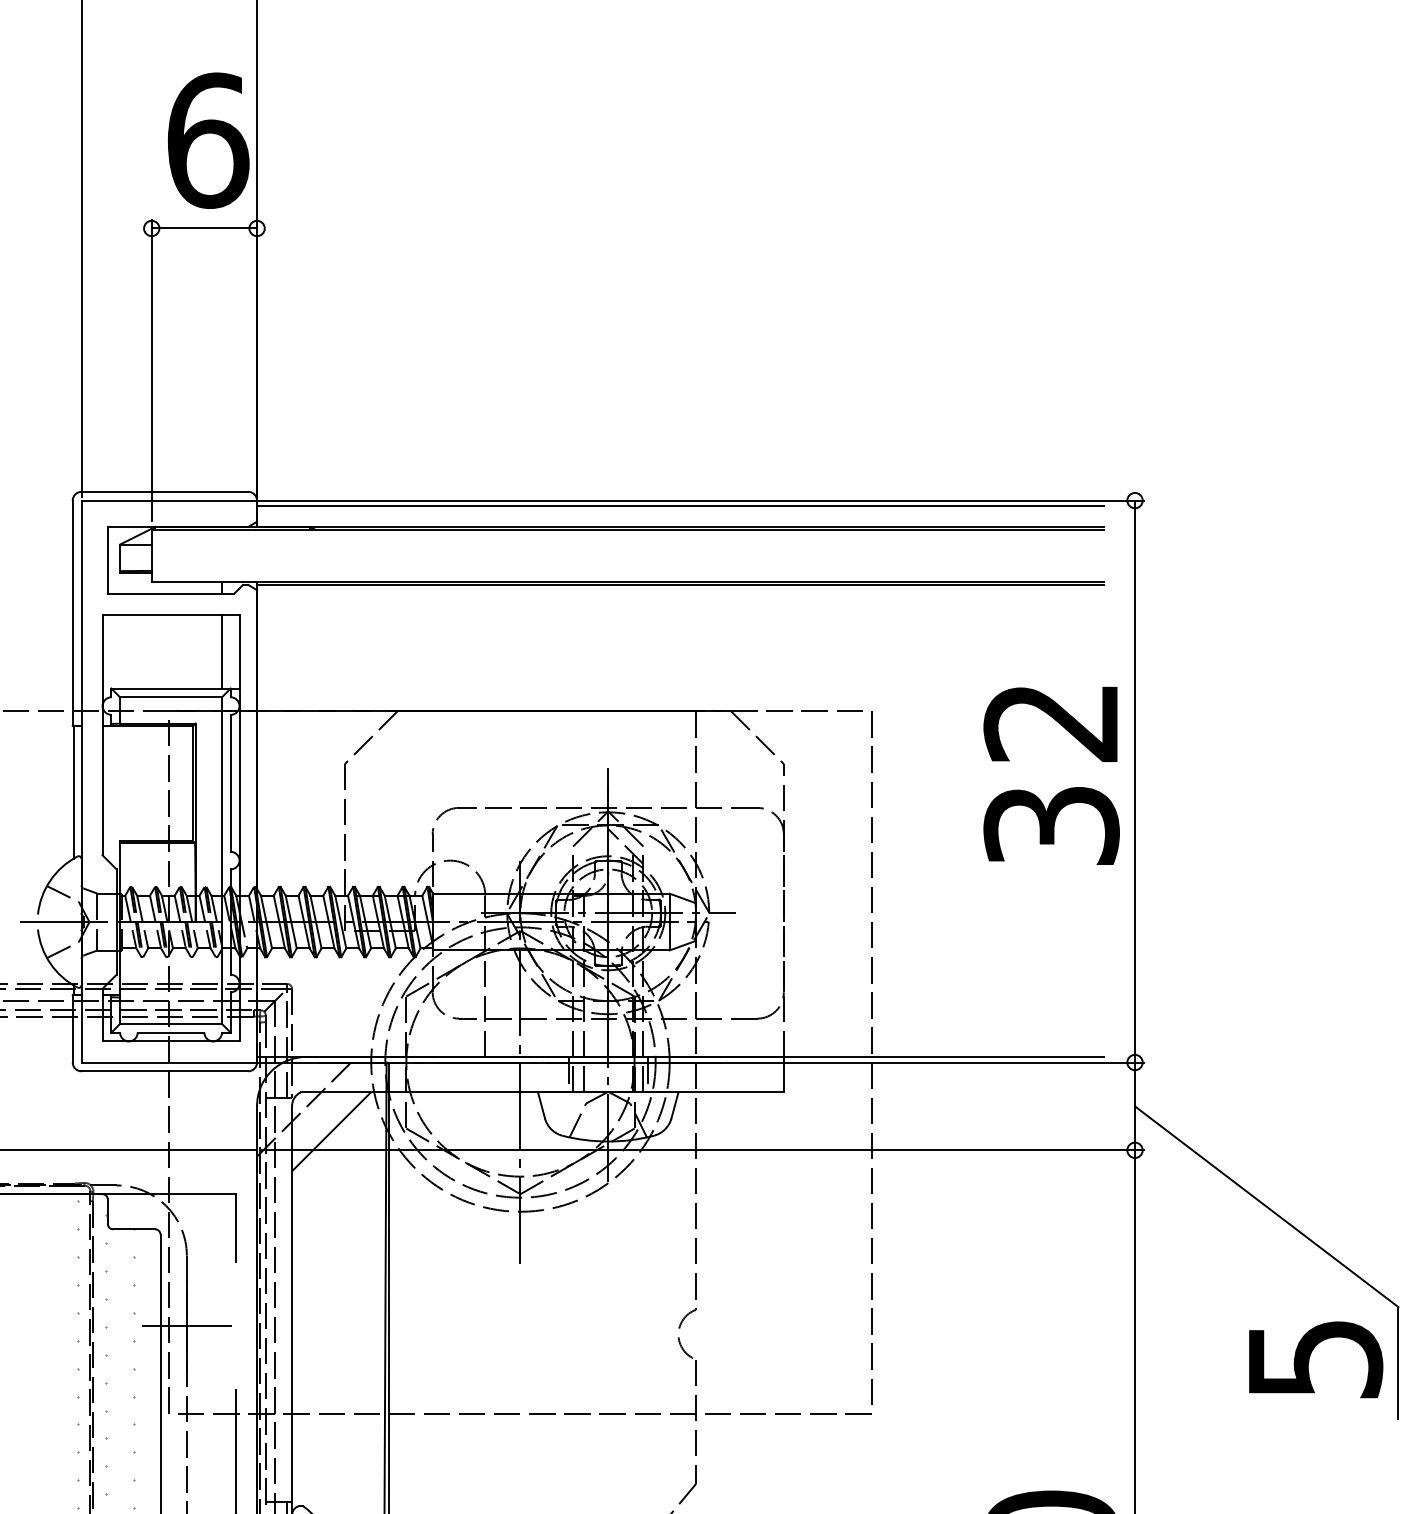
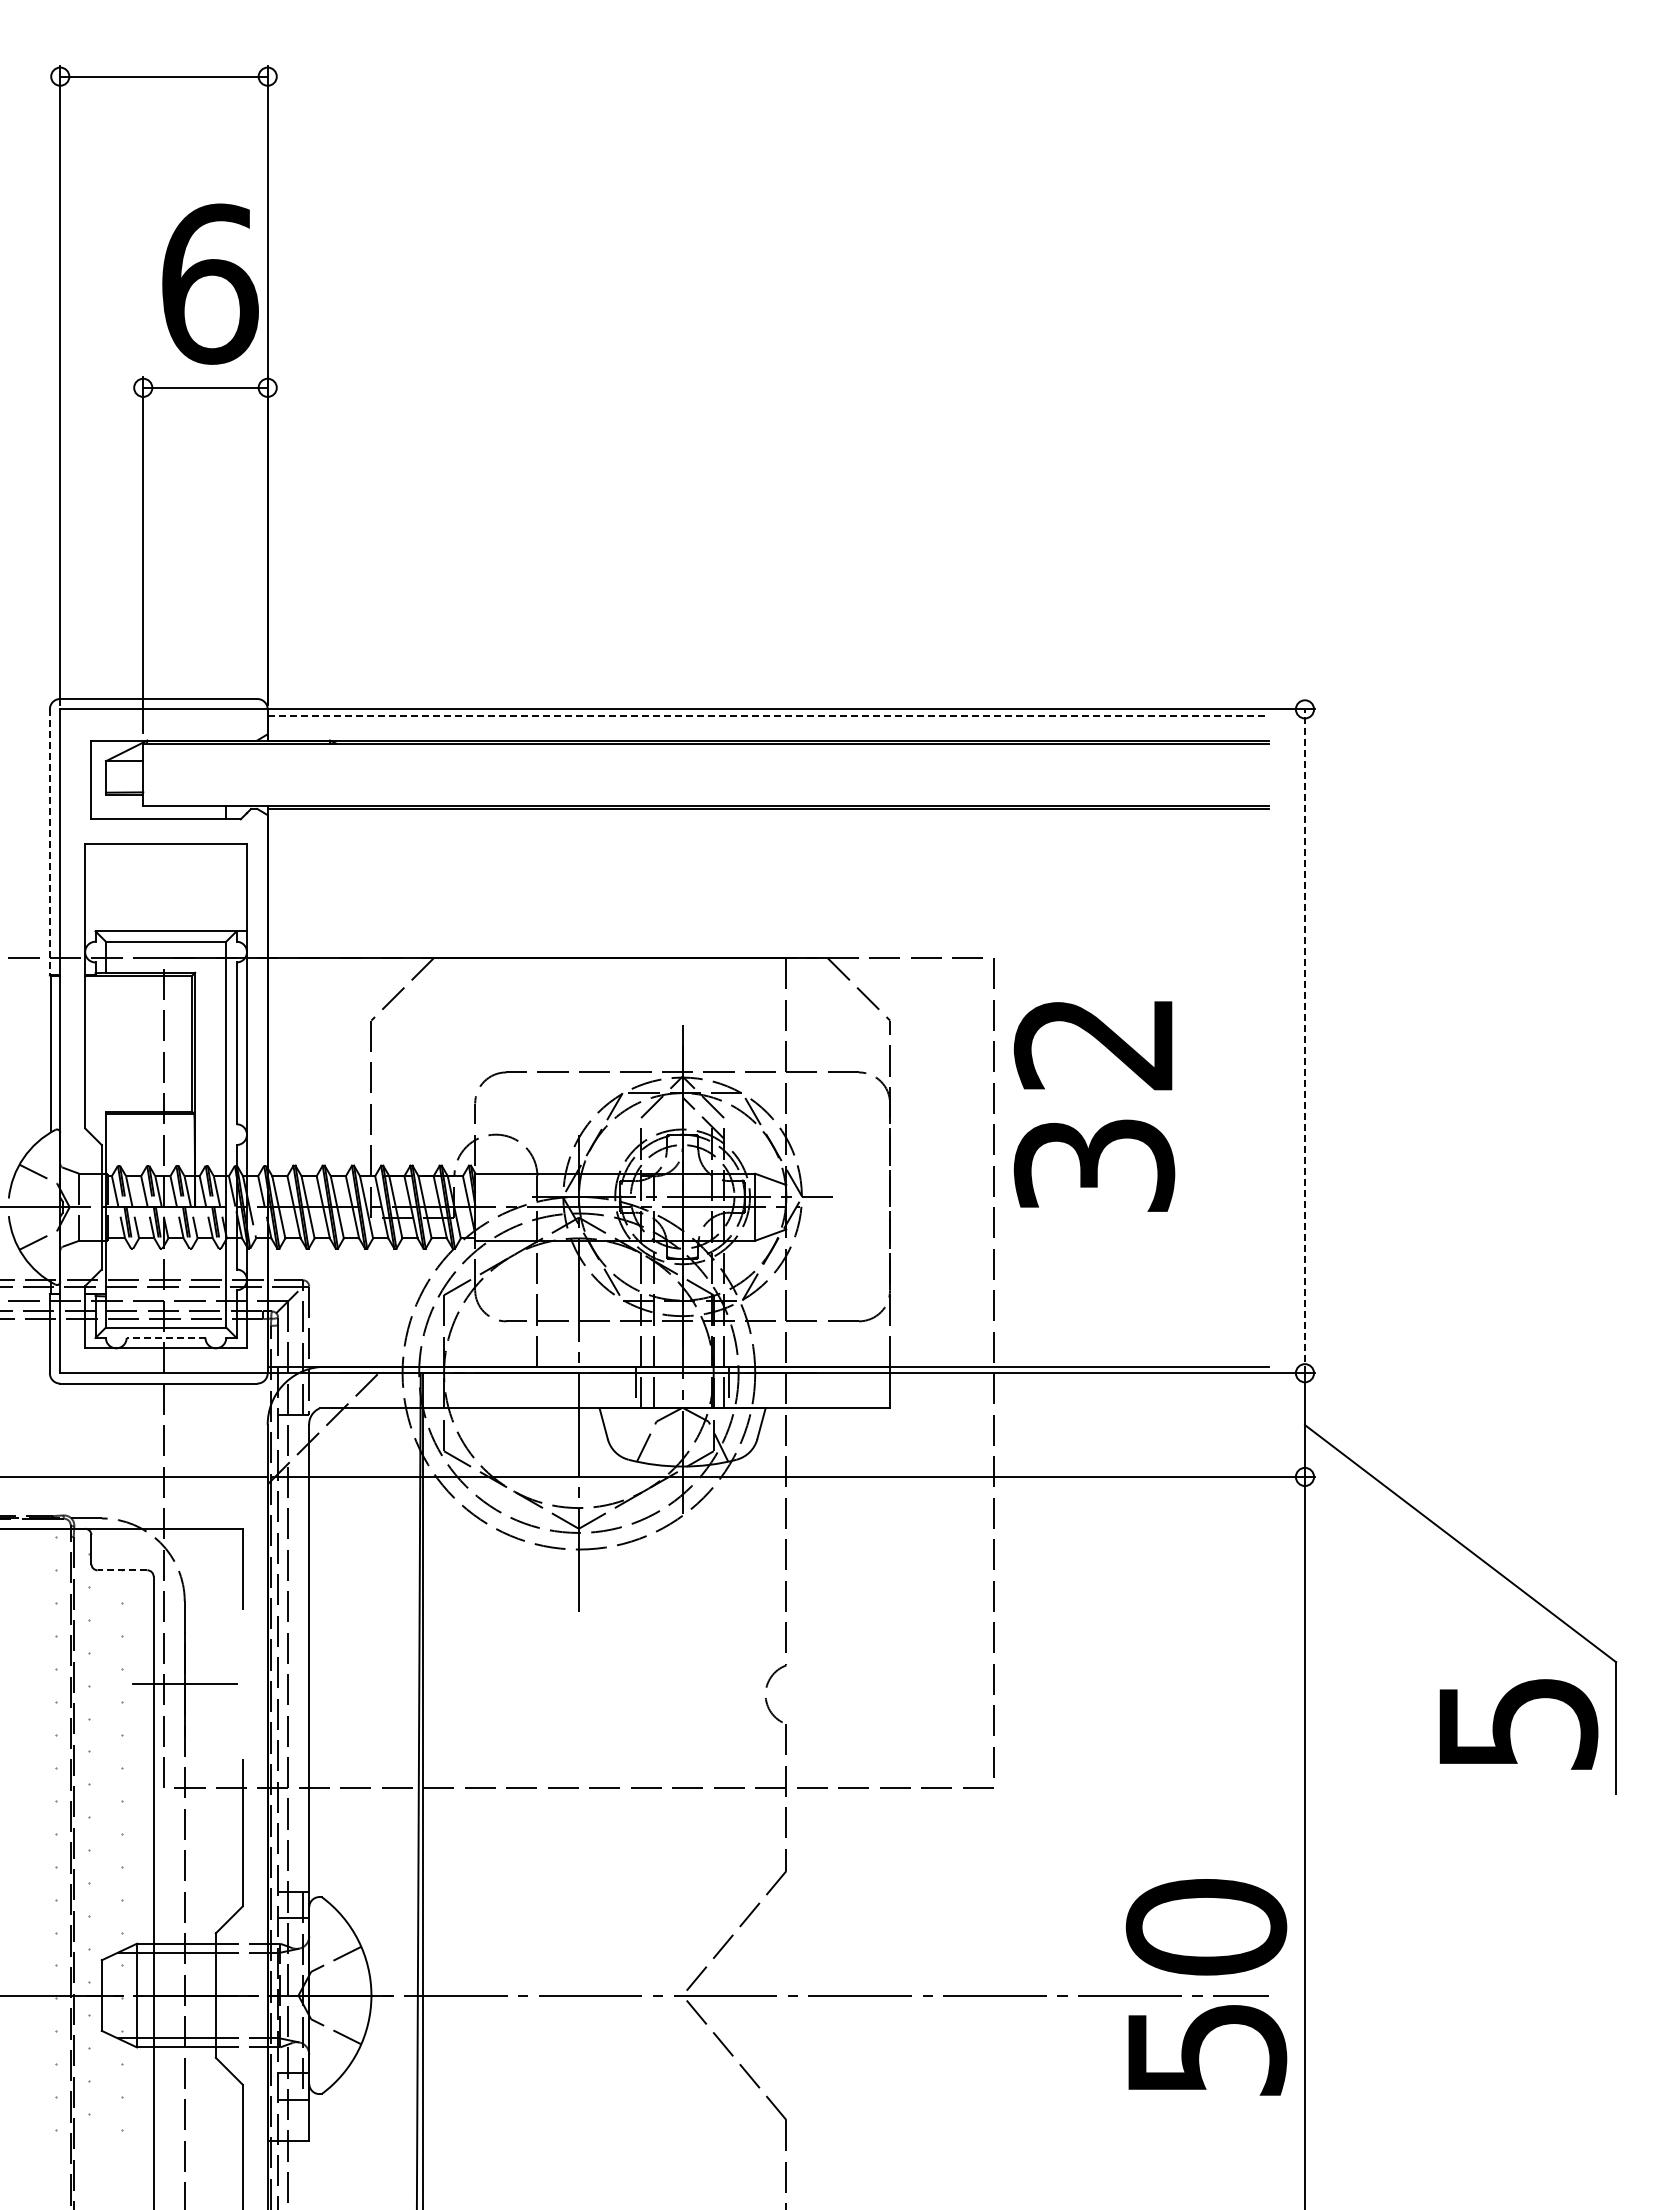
line: (680, 505) -> (768, 715), solid -> dashed
line: (72, 613) -> (49, 842), solid -> dashed
line: (222, 651) -> (226, 887), removed
text: (1051, 775) -> (1094, 1106), moved
line: (1134, 781) -> (1304, 1041), solid -> dashed
line: (170, 1032) -> (165, 1337), solid -> dashed
line: (331, 1131) -> (355, 1454), removed
line: (134, 1229) -> (122, 1570), solid -> dashed

